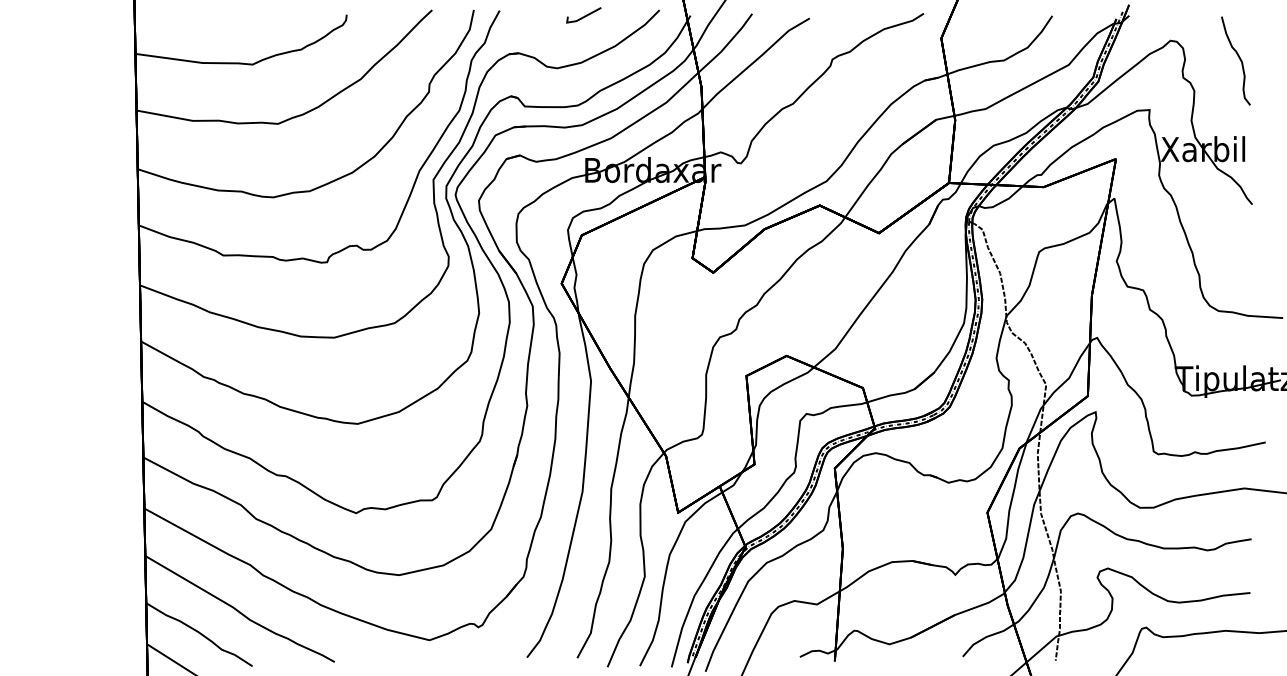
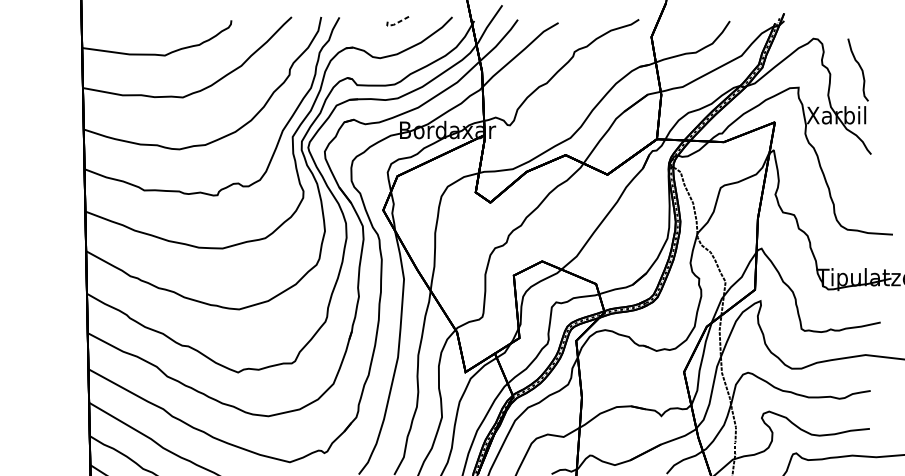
line: (580, 18) -> (396, 23), solid -> dashed
curve: (1239, 59) -> (860, 68), moved

